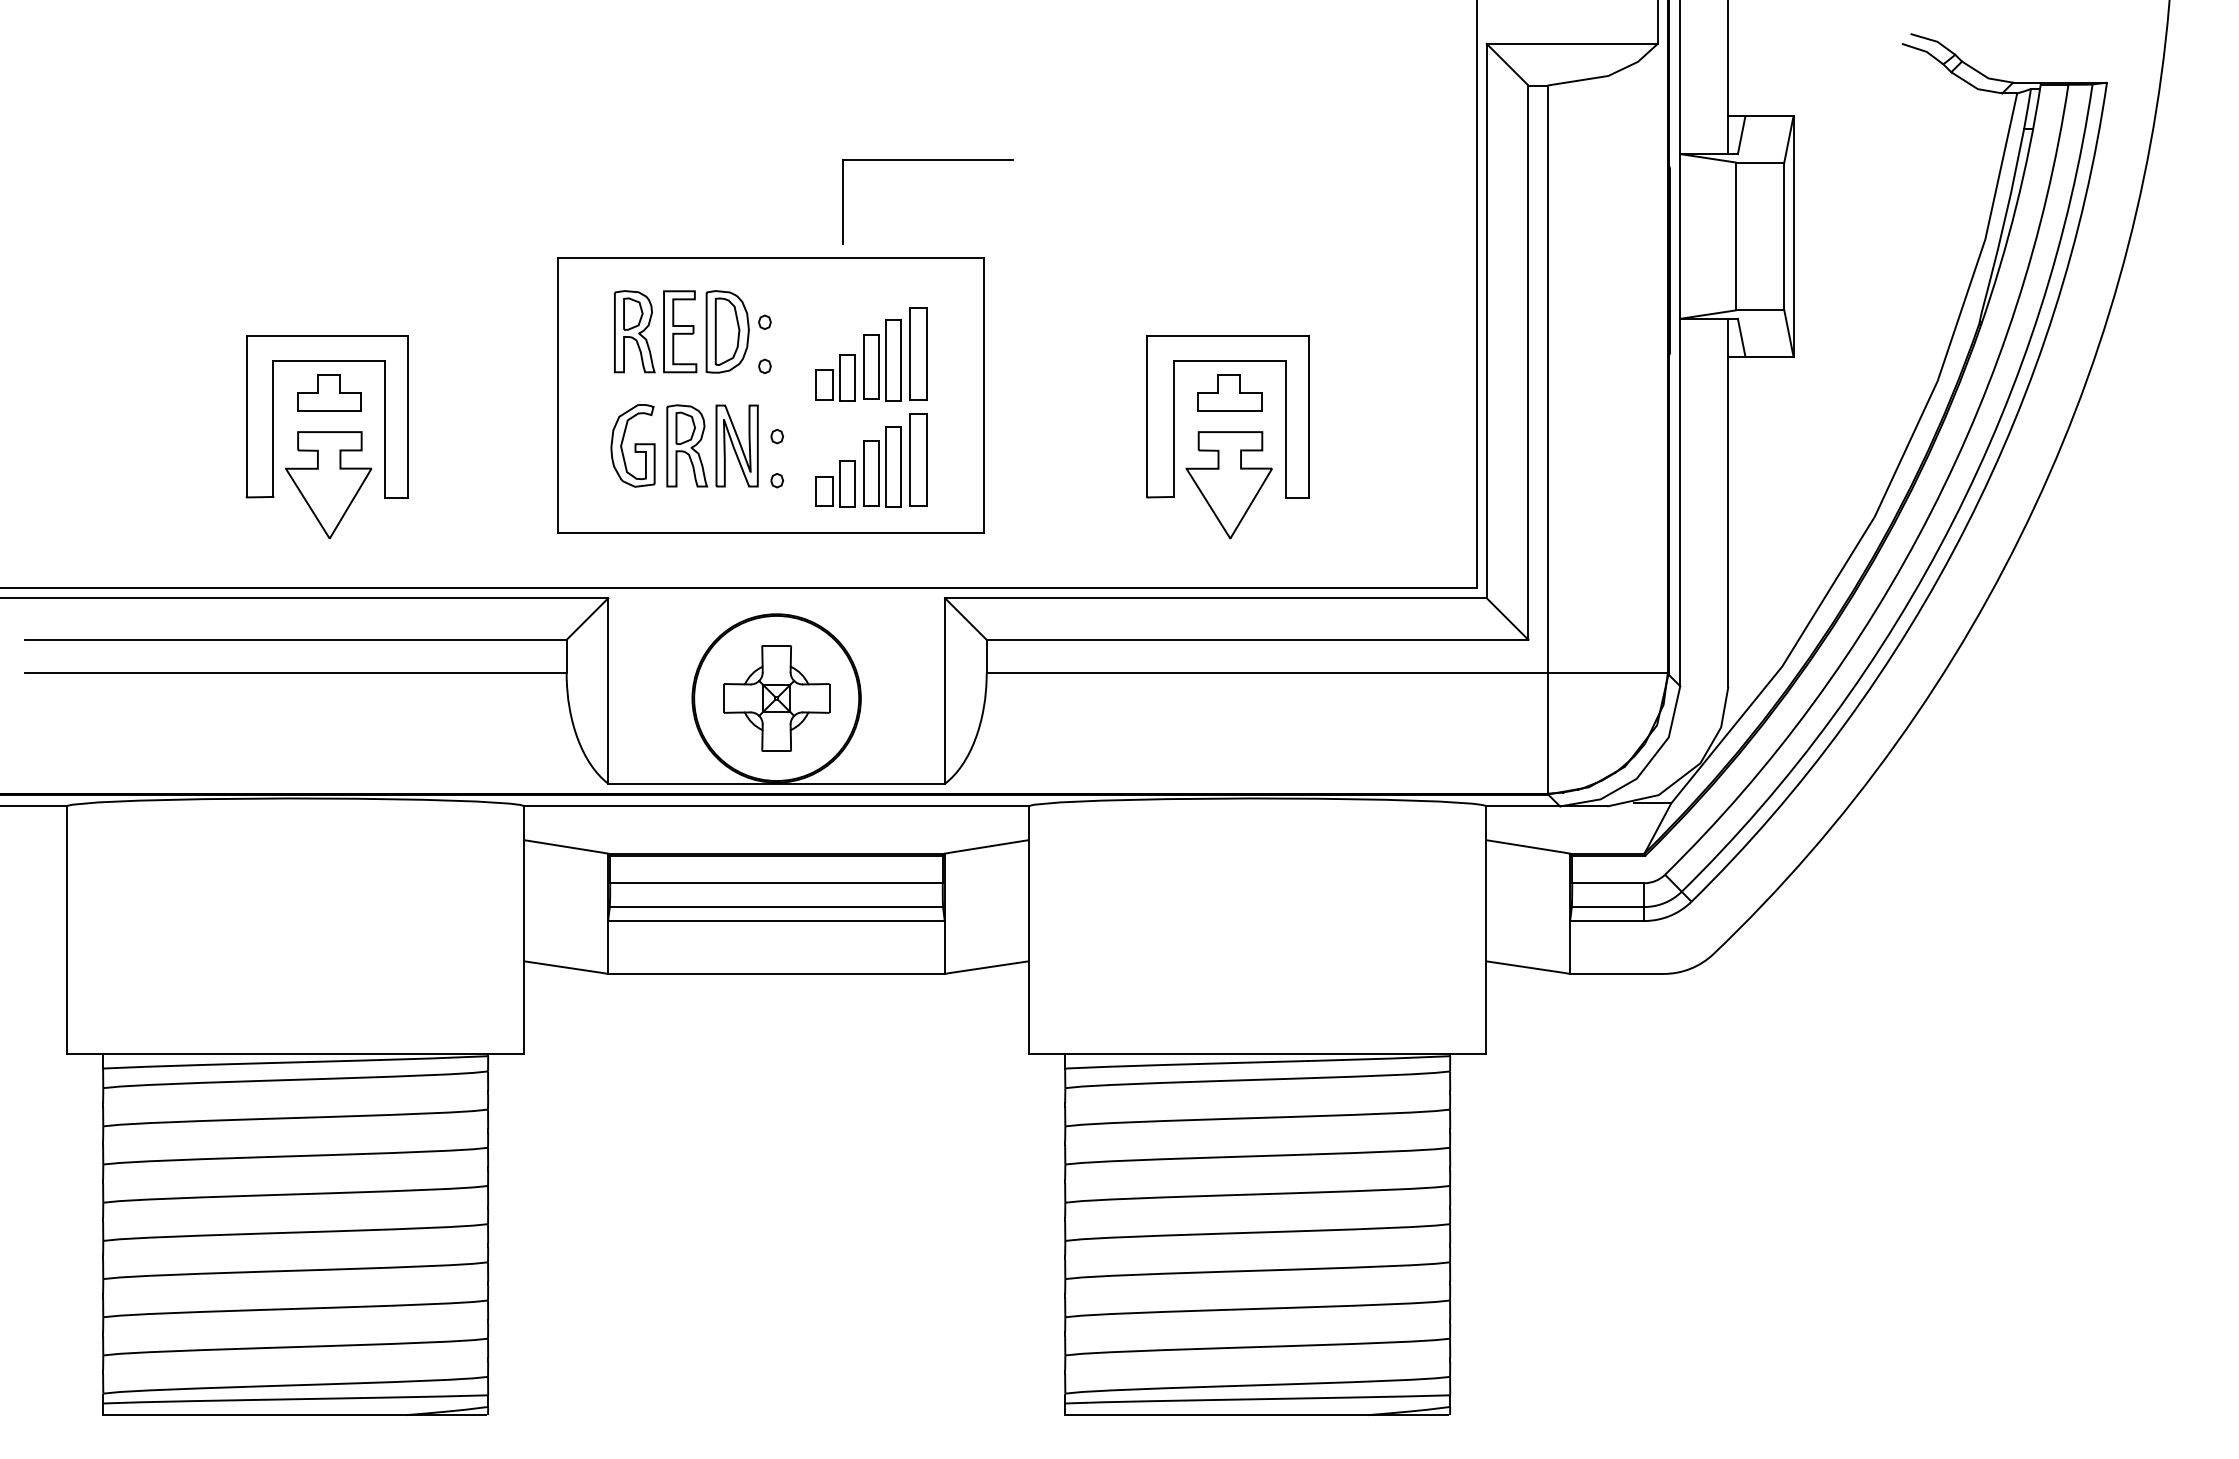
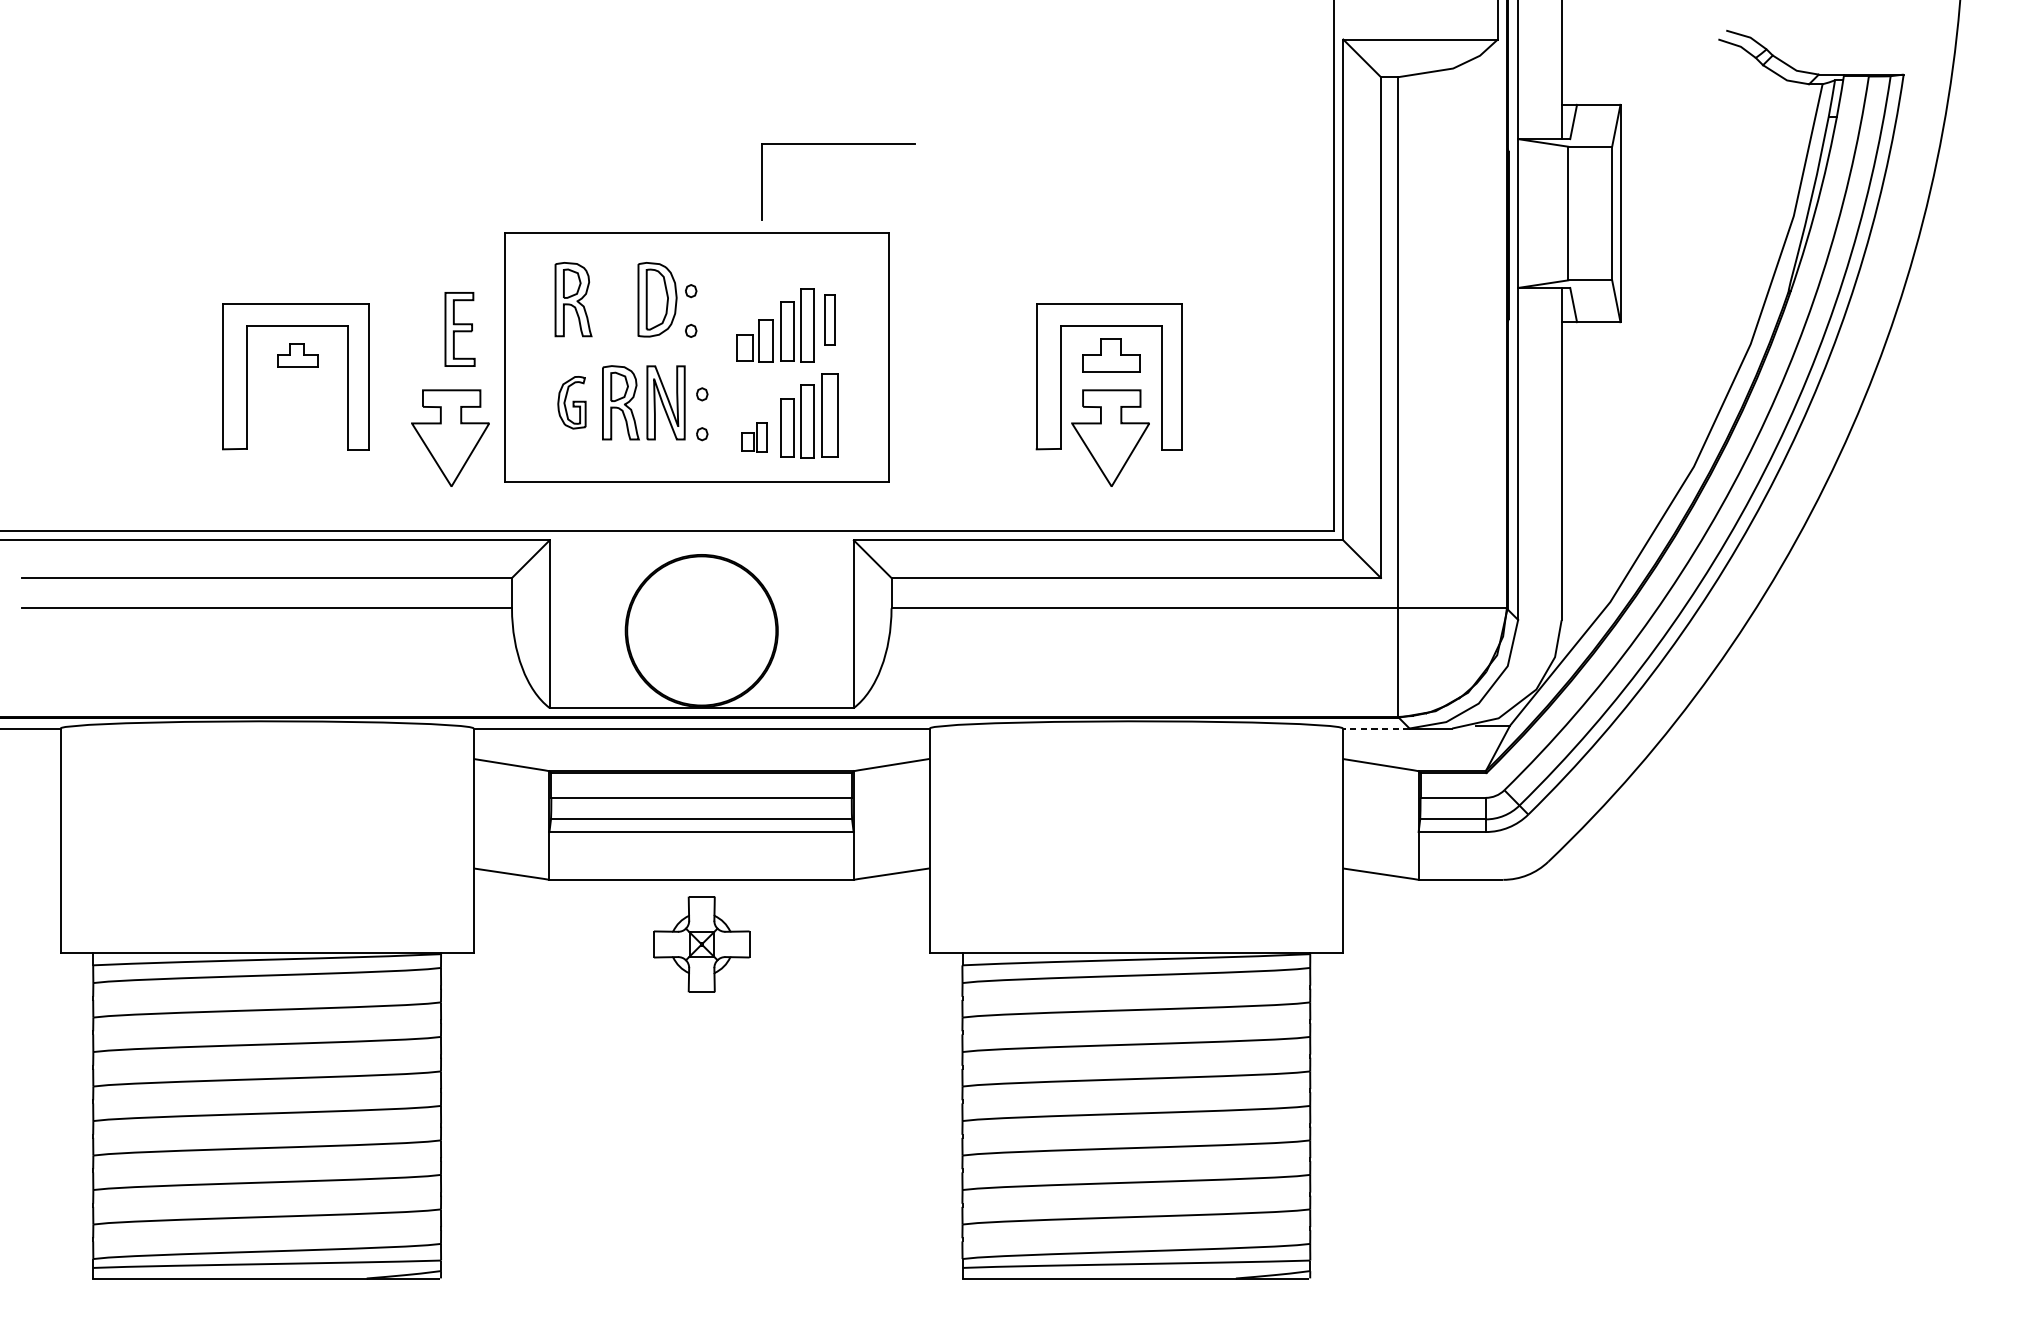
part: (680, 331) -> (460, 329), moved
part: (918, 353) -> (829, 319), size x0.6
part: (329, 392) -> (297, 354), size x0.7
part: (632, 445) -> (571, 402), size x0.7
part: (835, 483) -> (754, 436), size x0.7
part: (328, 485) -> (450, 438), moved
part: (776, 698) -> (701, 944), moved
line: (1523, 806) -> (1376, 728), solid -> dashed

